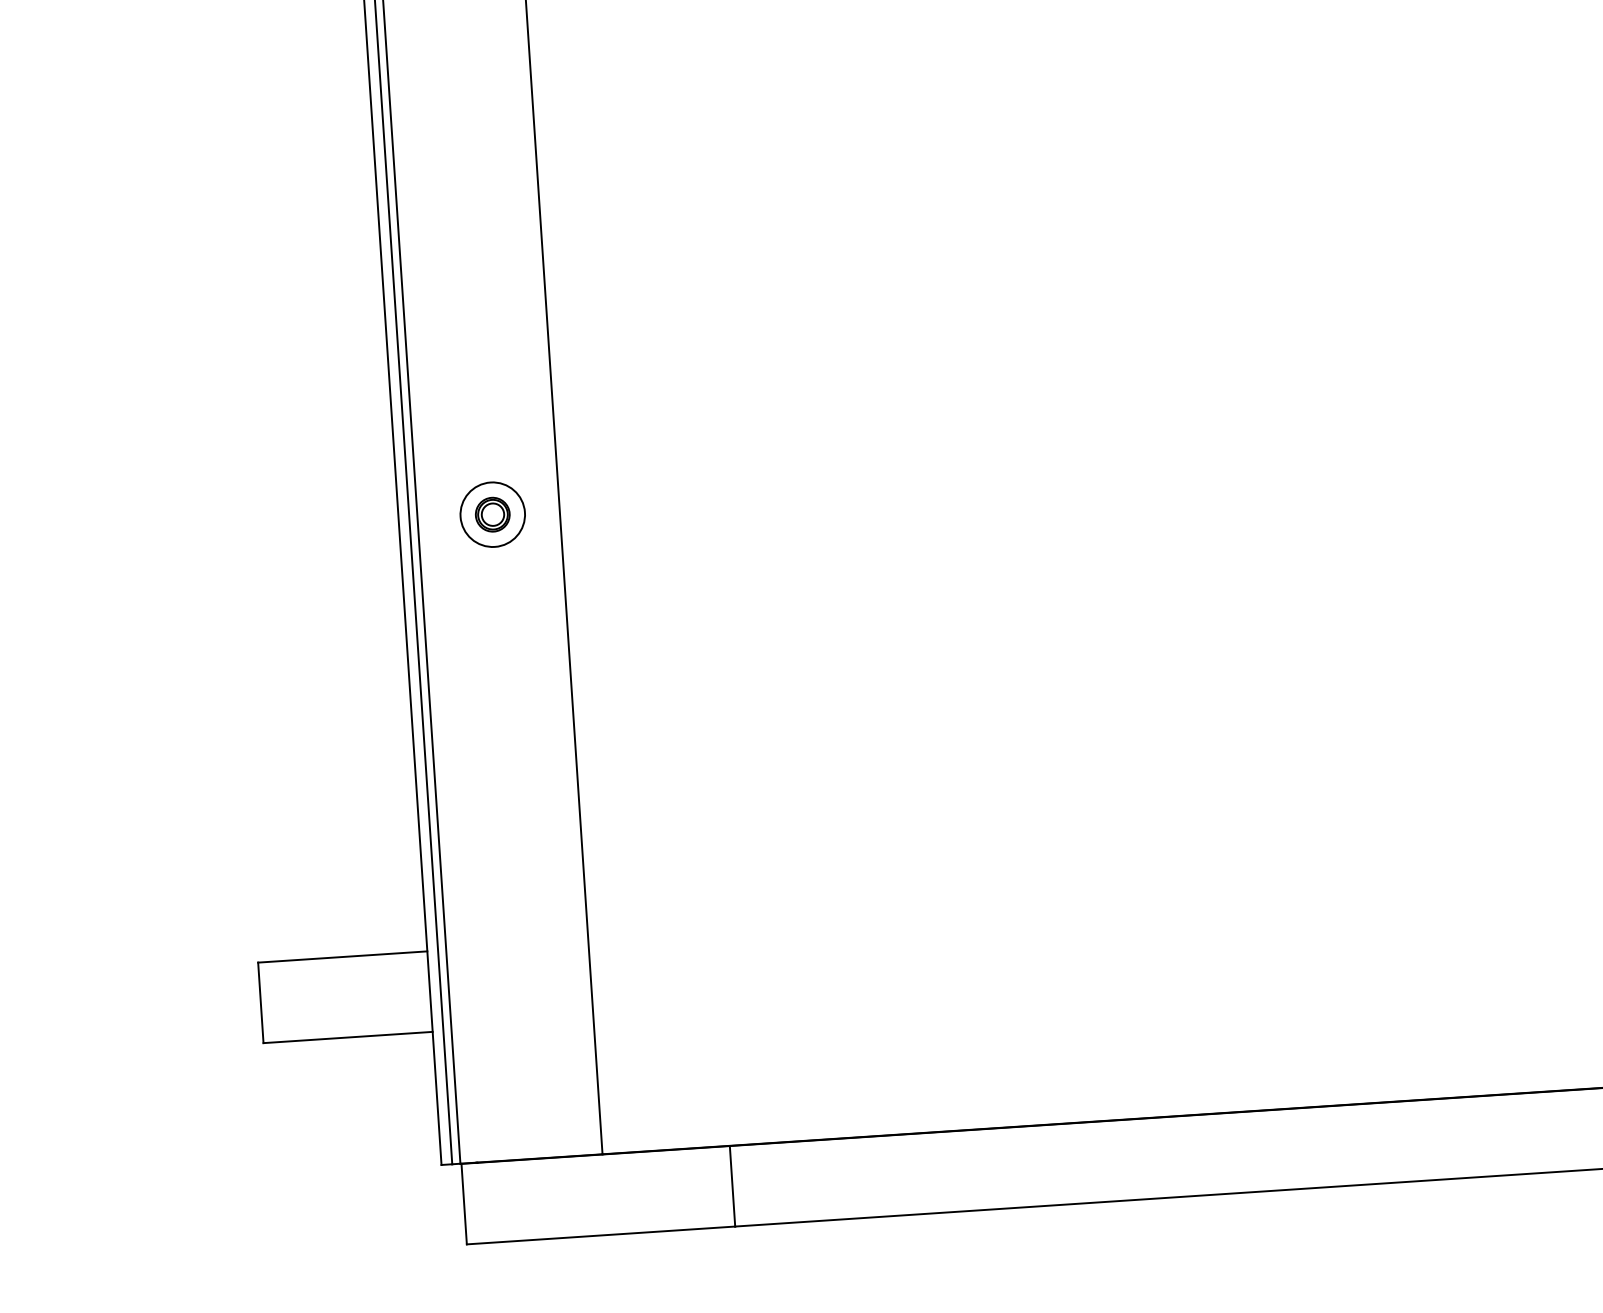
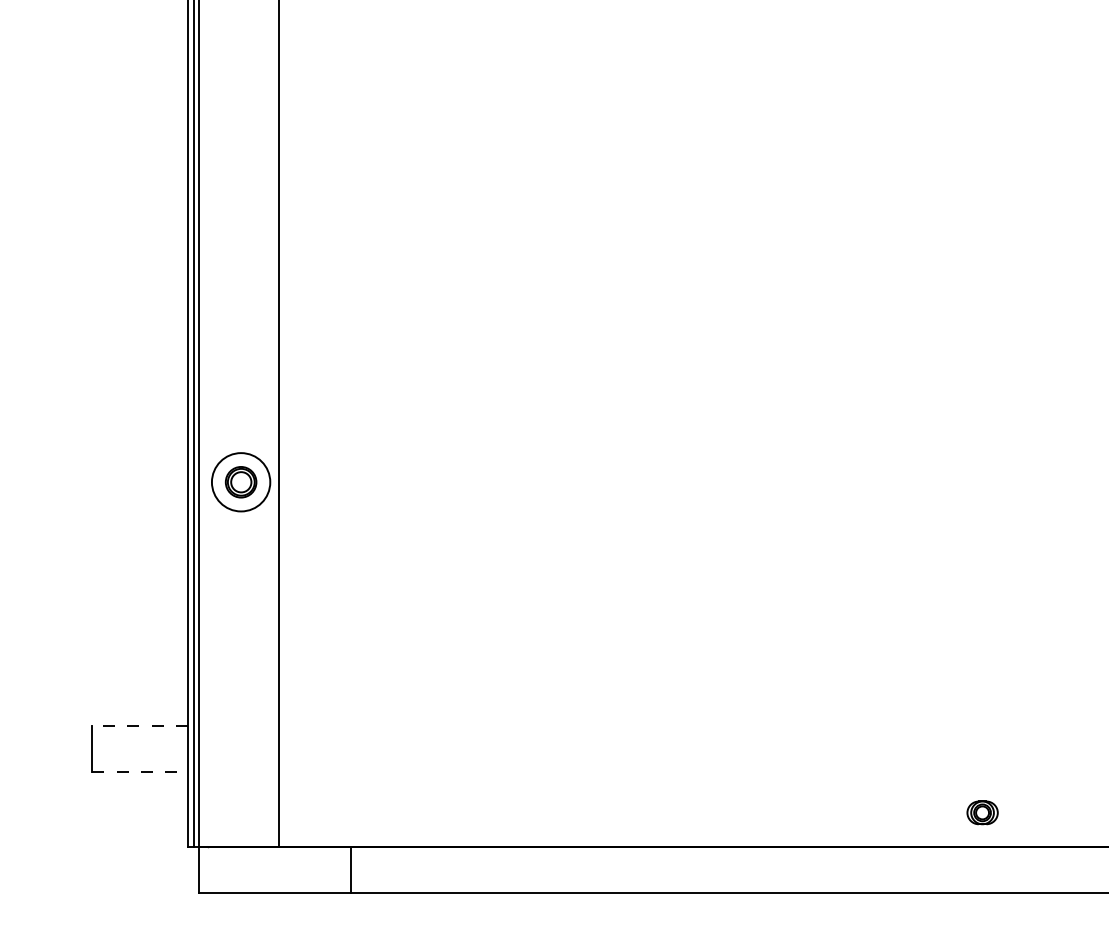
part: (493, 514) -> (241, 482), size x1.6
line: (343, 957) -> (140, 726), solid -> dashed
line: (348, 1037) -> (140, 771), solid -> dashed

